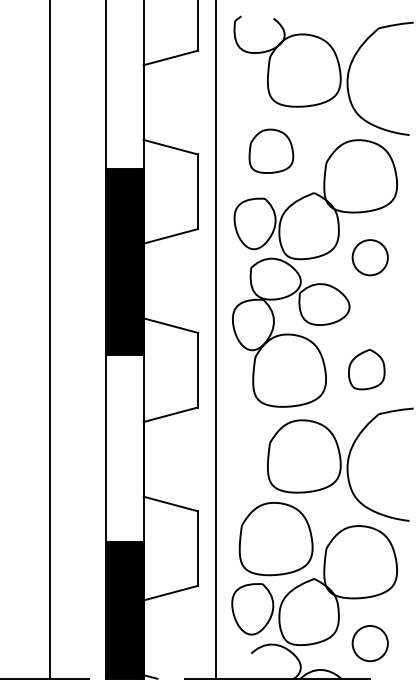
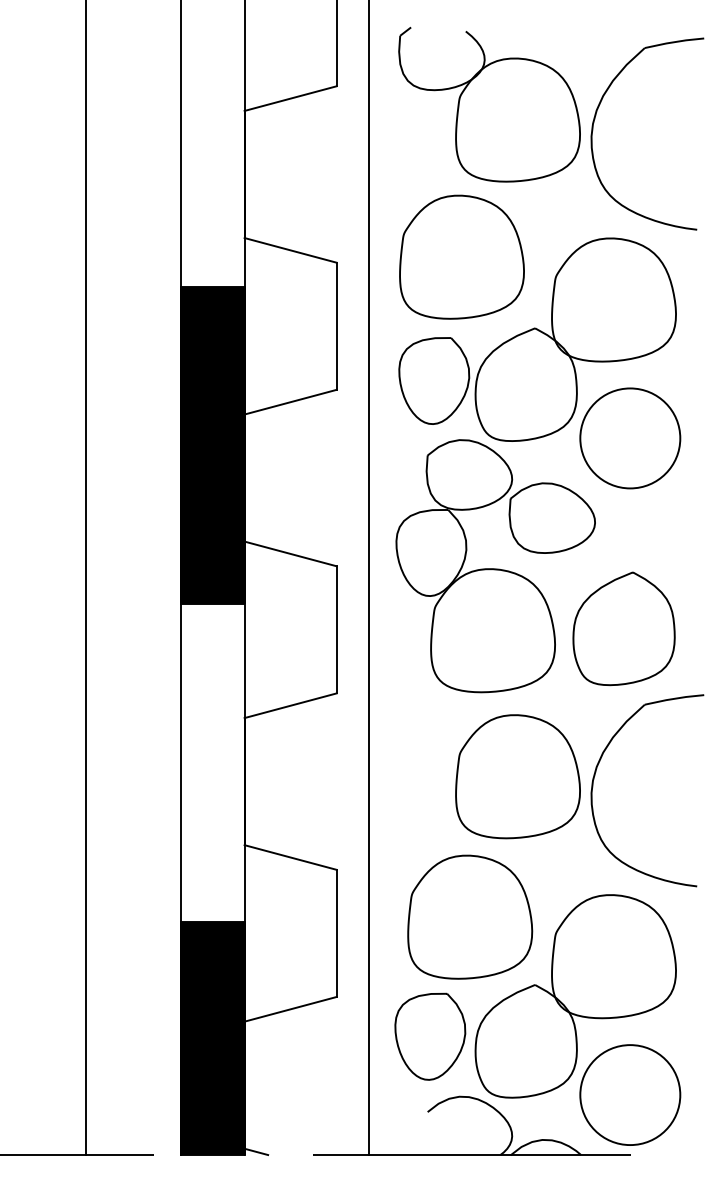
part: (271, 151) -> (462, 257), size x1.67
circle: (369, 257) -> (628, 438), size x1.67
part: (366, 369) -> (623, 628), size x1.67
circle: (369, 643) -> (628, 1094), size x1.67

